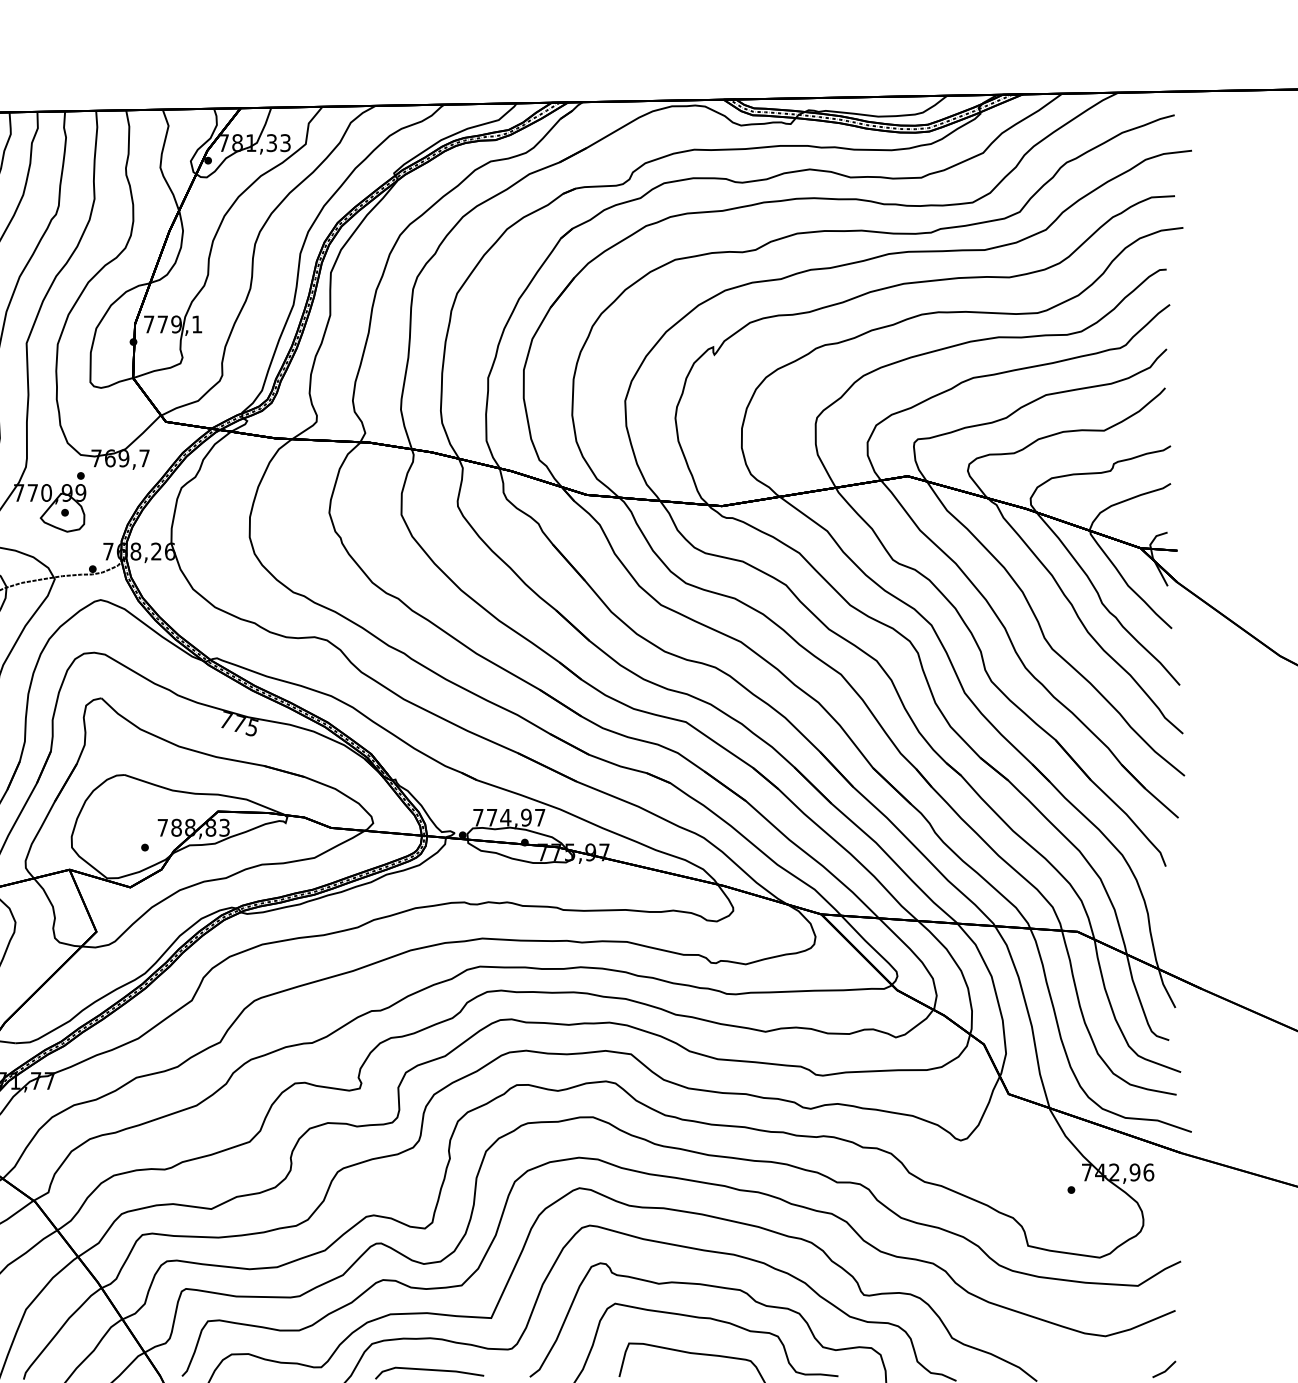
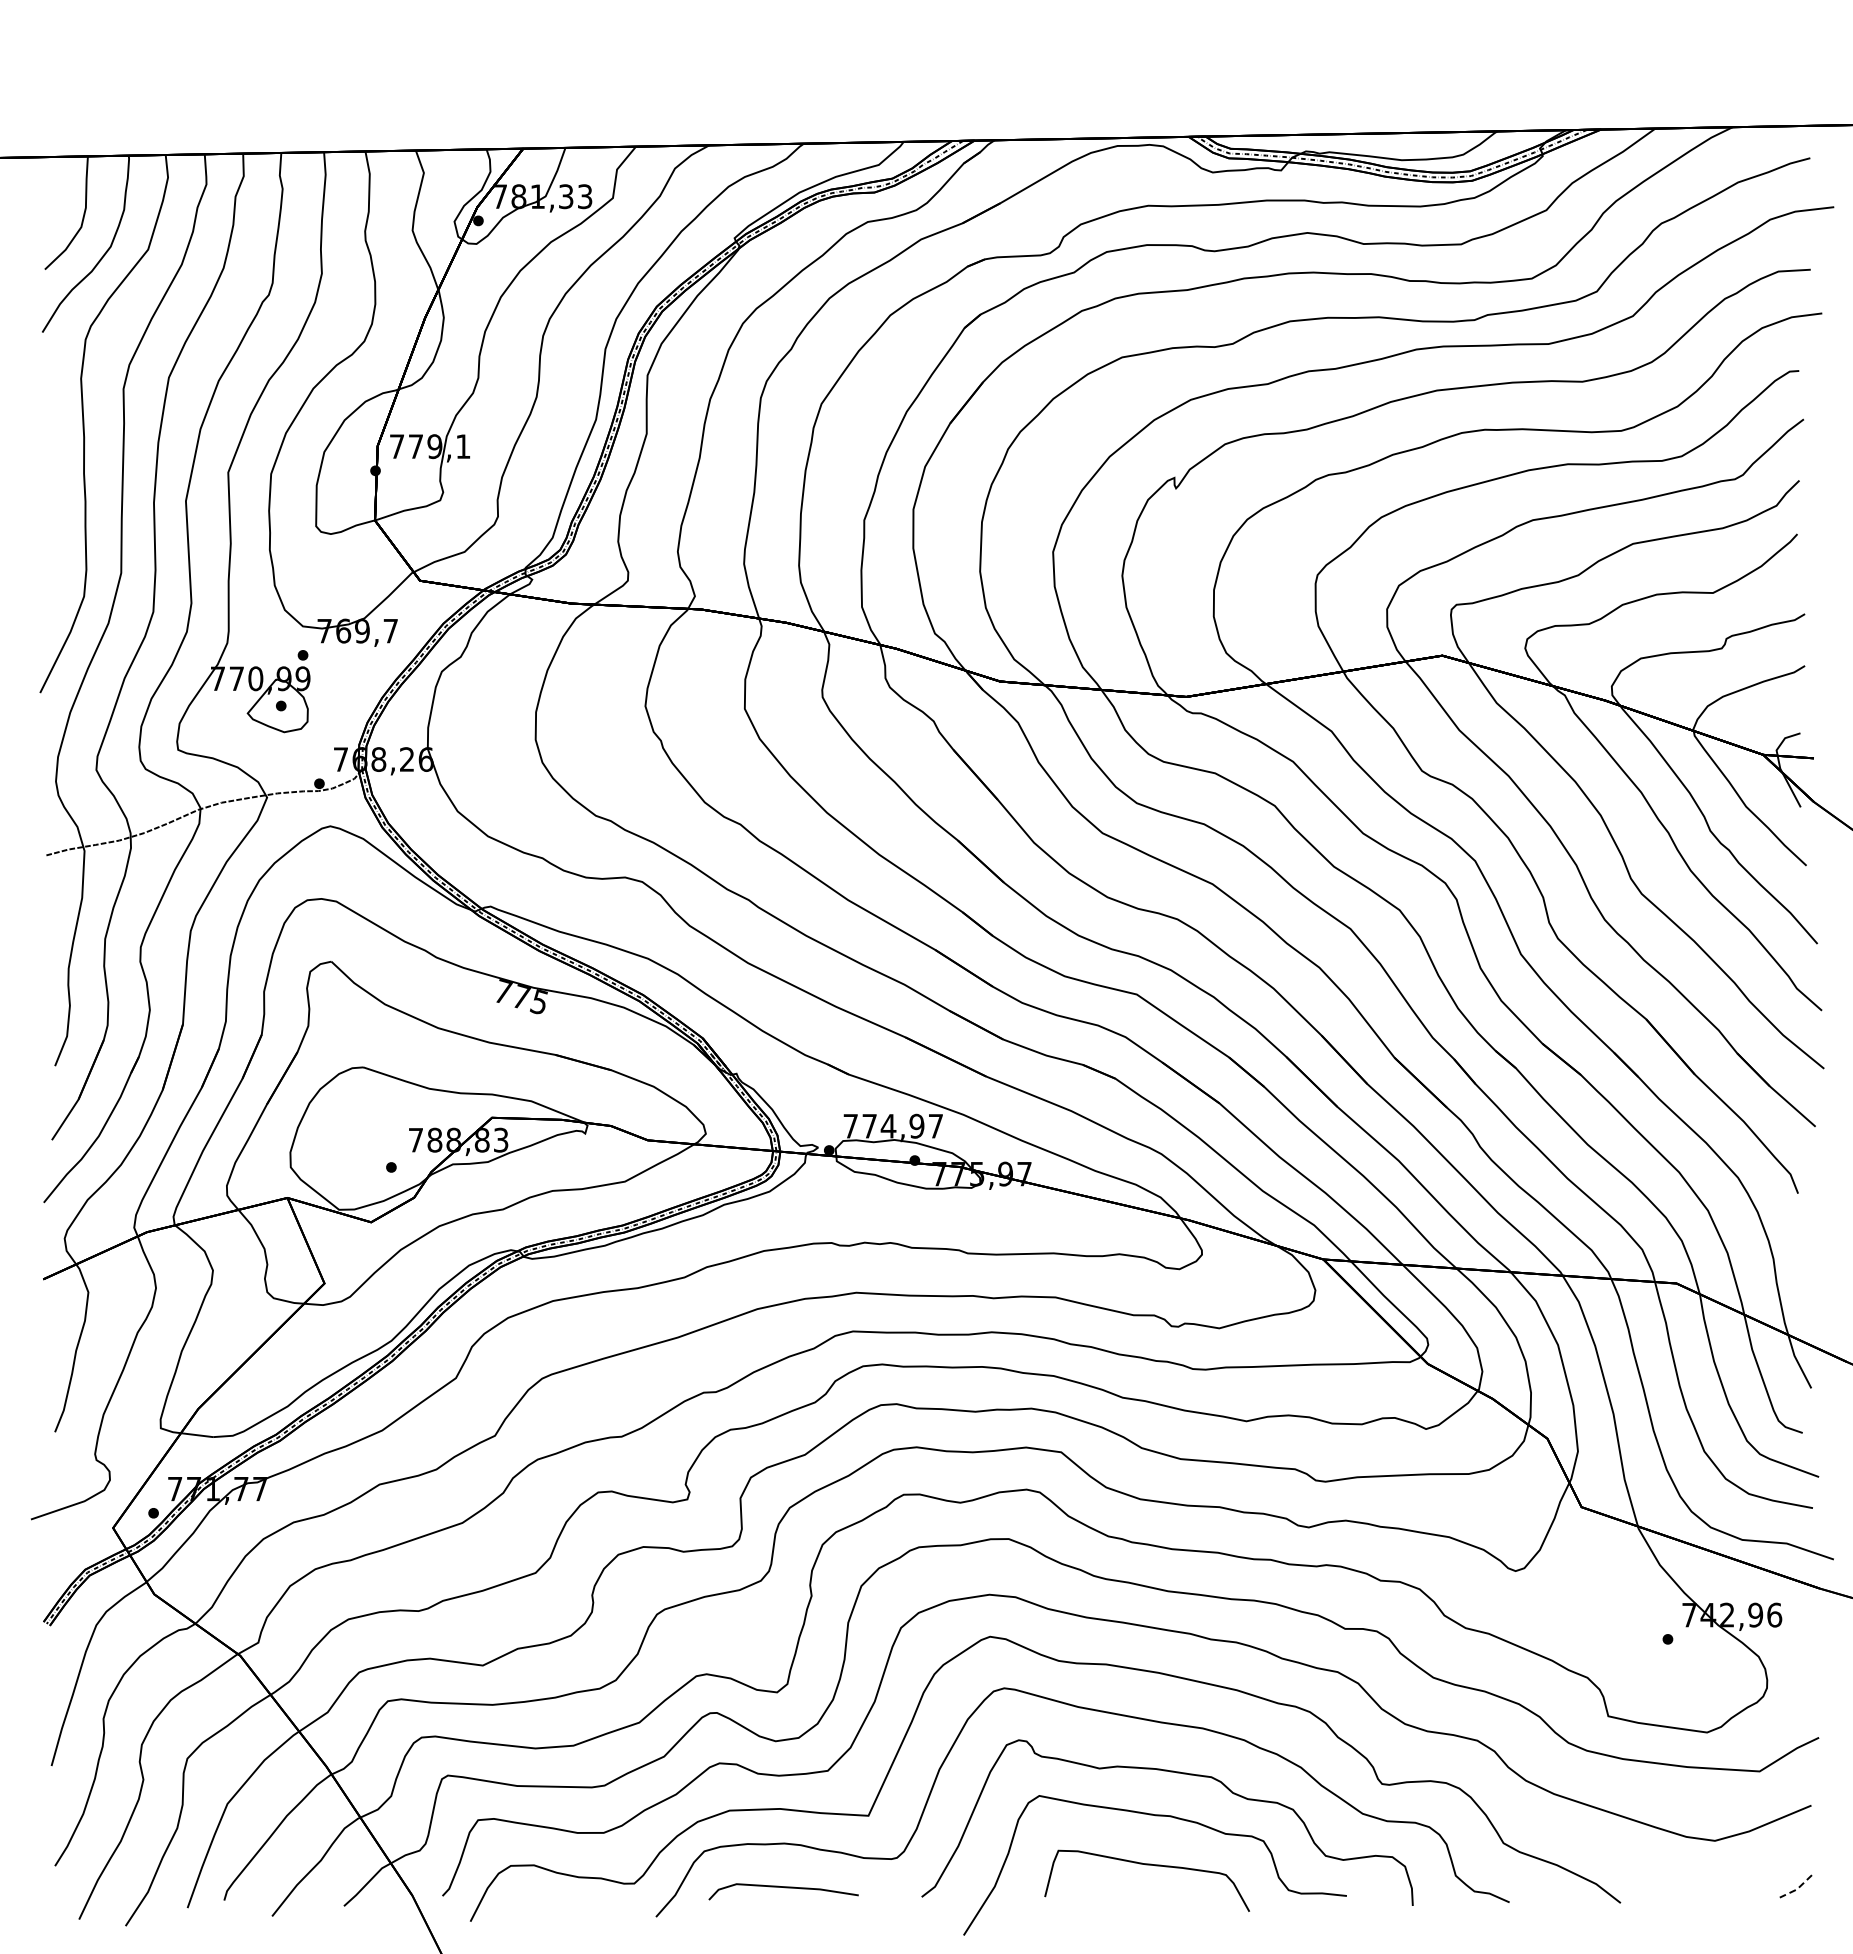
line: (1165, 1371) -> (1797, 1889), solid -> dashed

